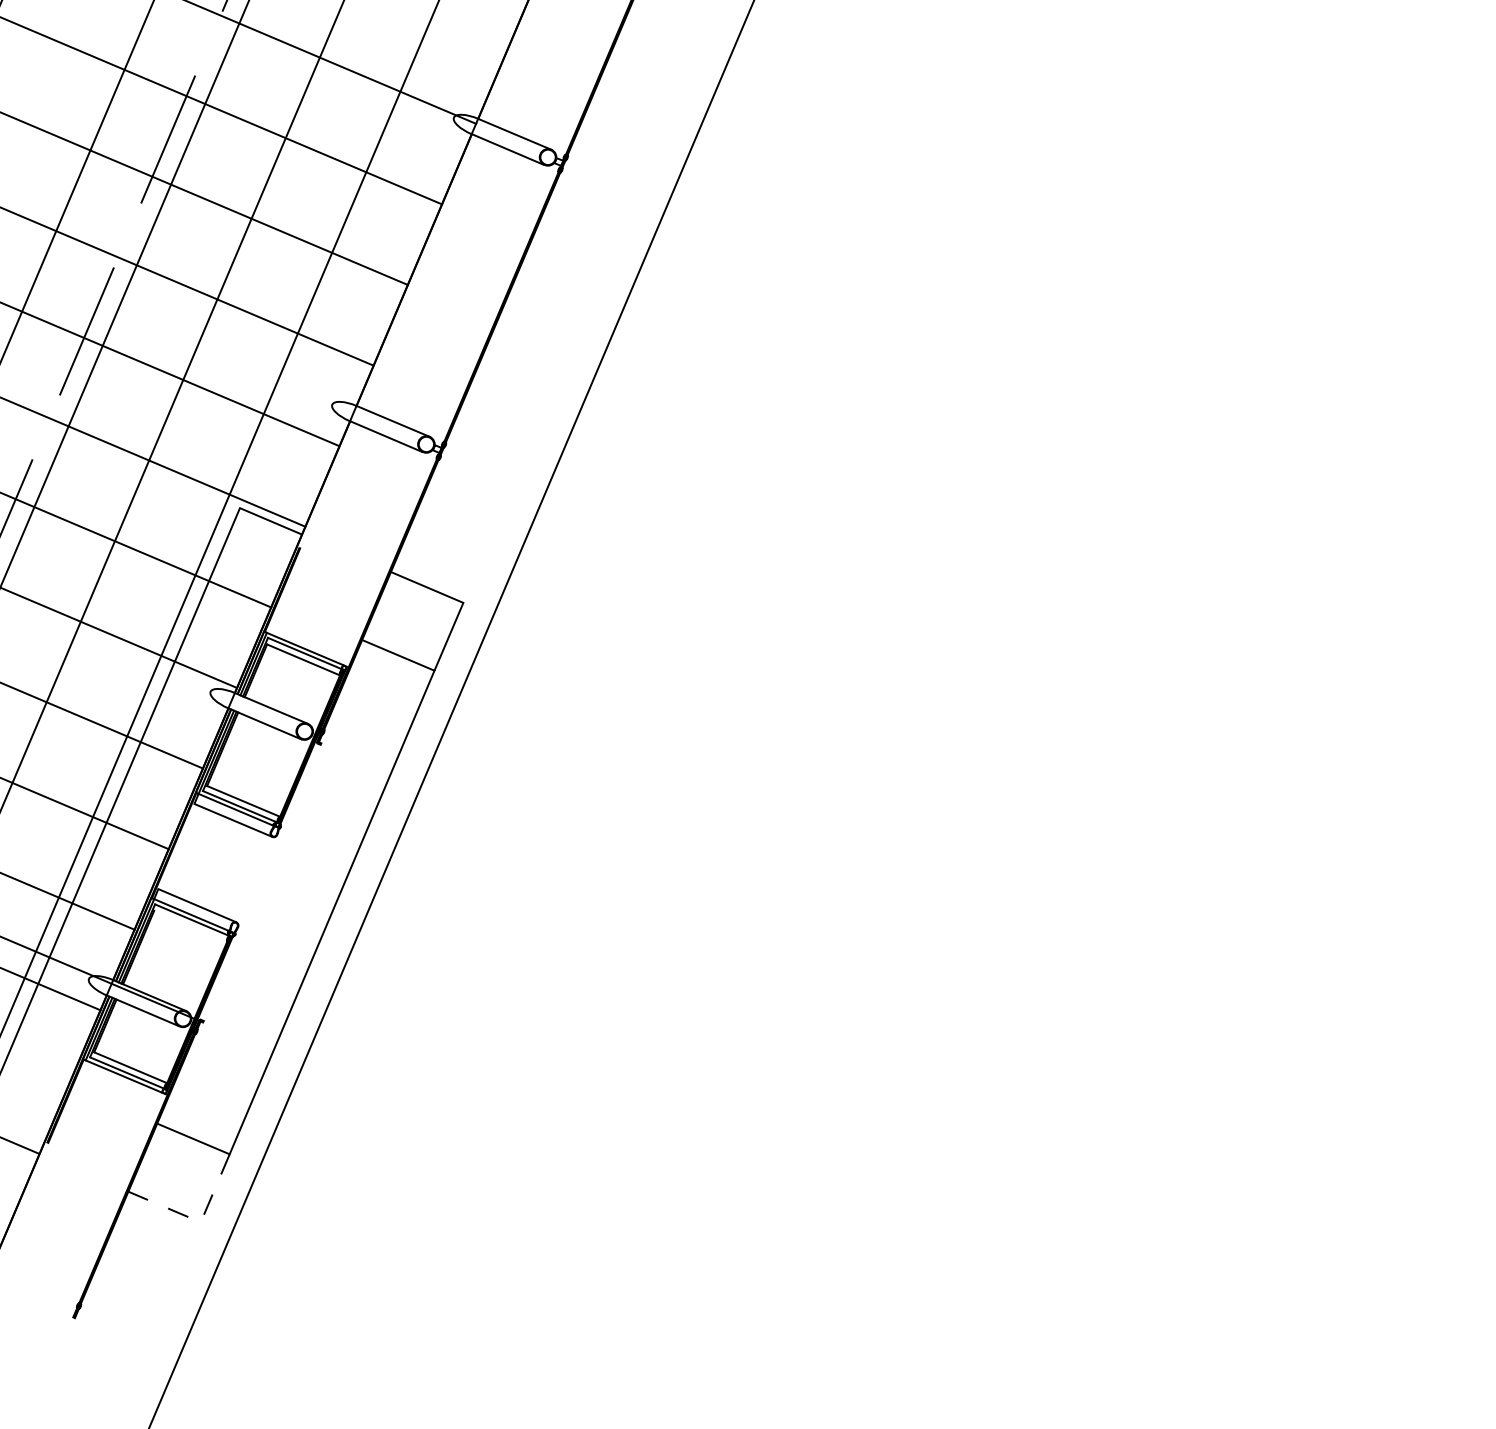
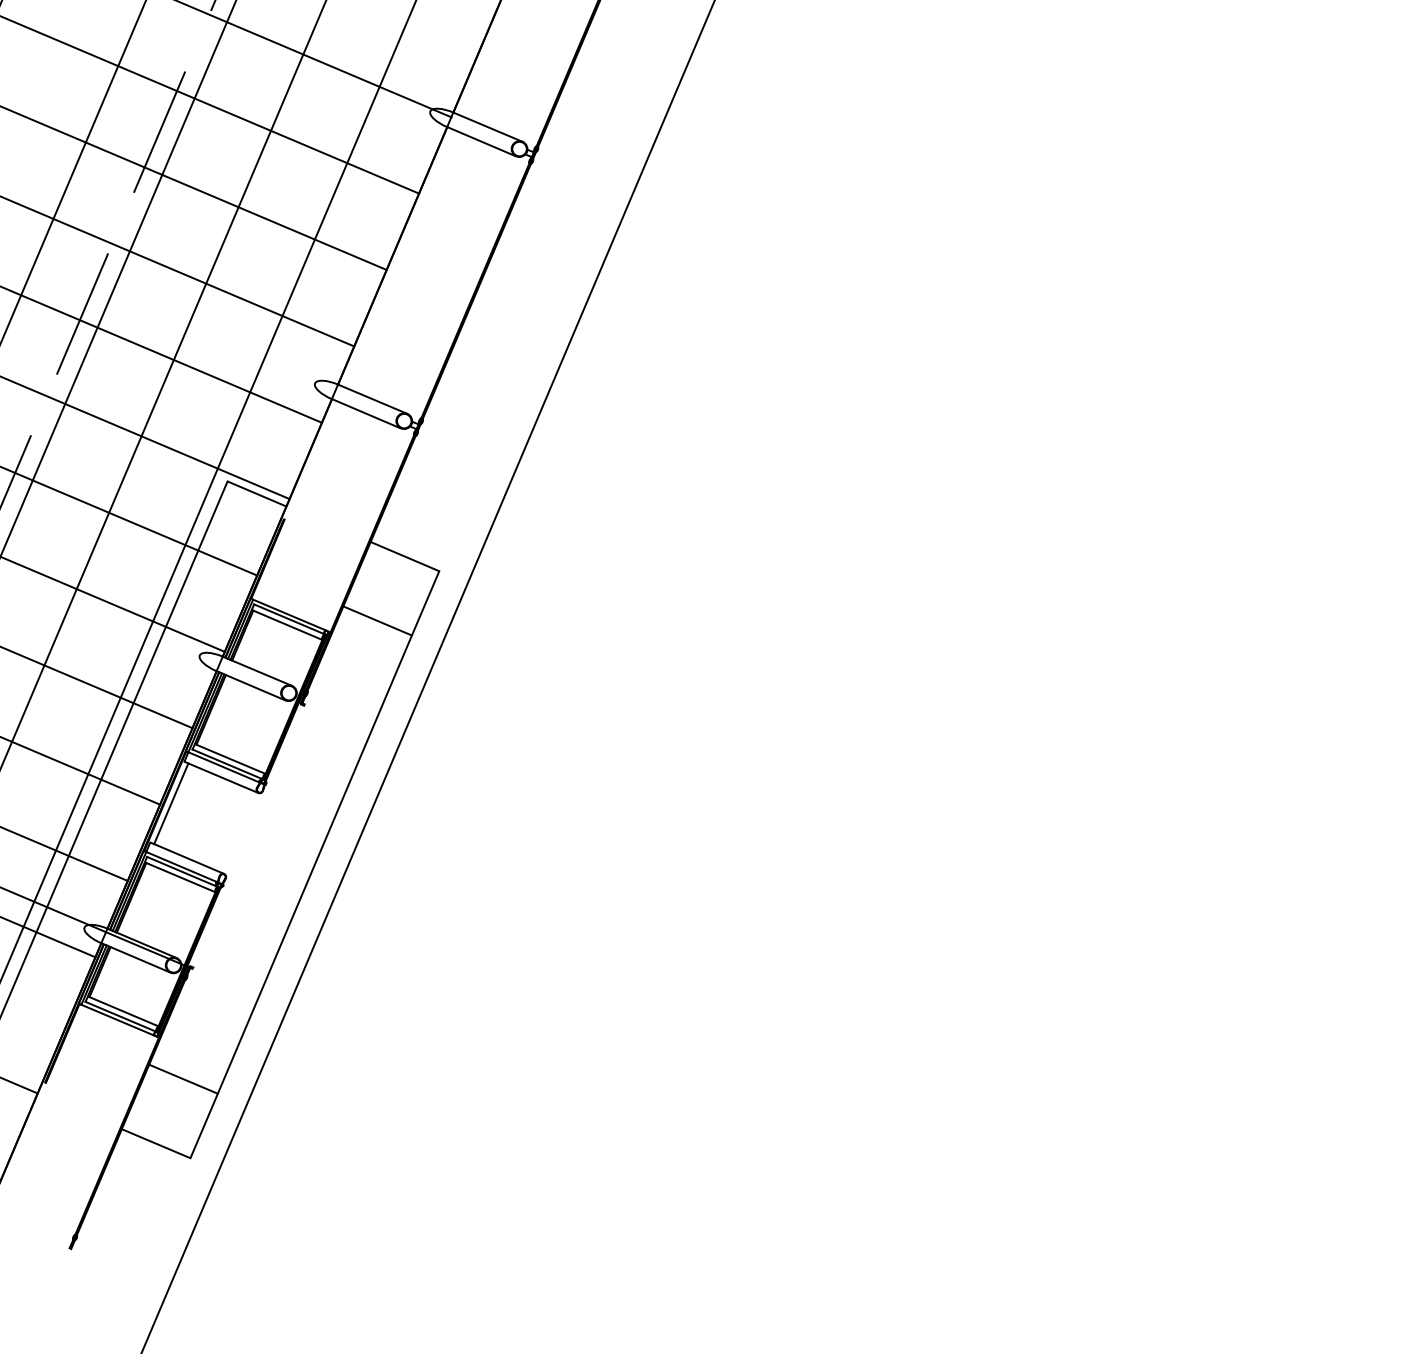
line: (180, 847) -> (171, 803), added
line: (190, 925) -> (180, 876), added
line: (198, 1221) -> (188, 1157), dashed -> solid

